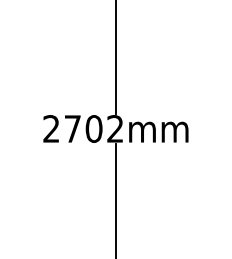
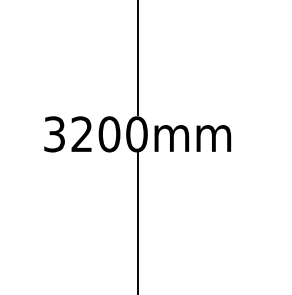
text: (83, 128) -> (95, 133), 2702mm -> 3200mm

